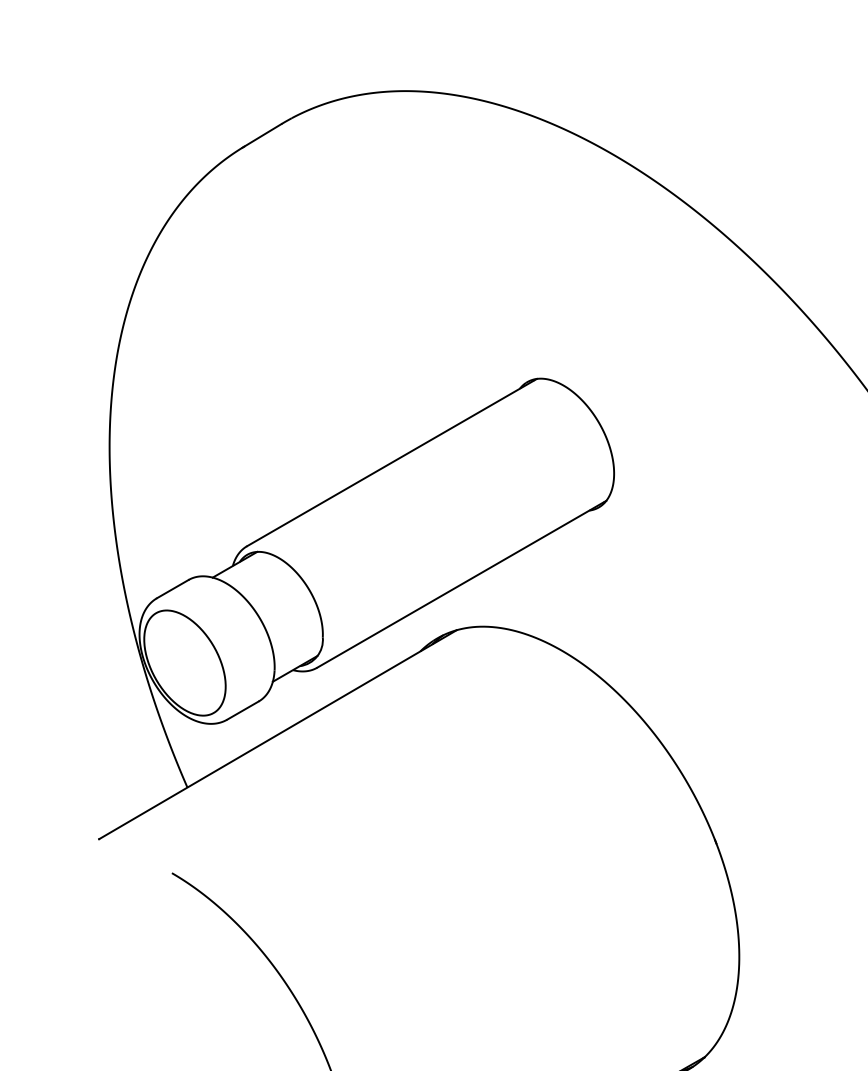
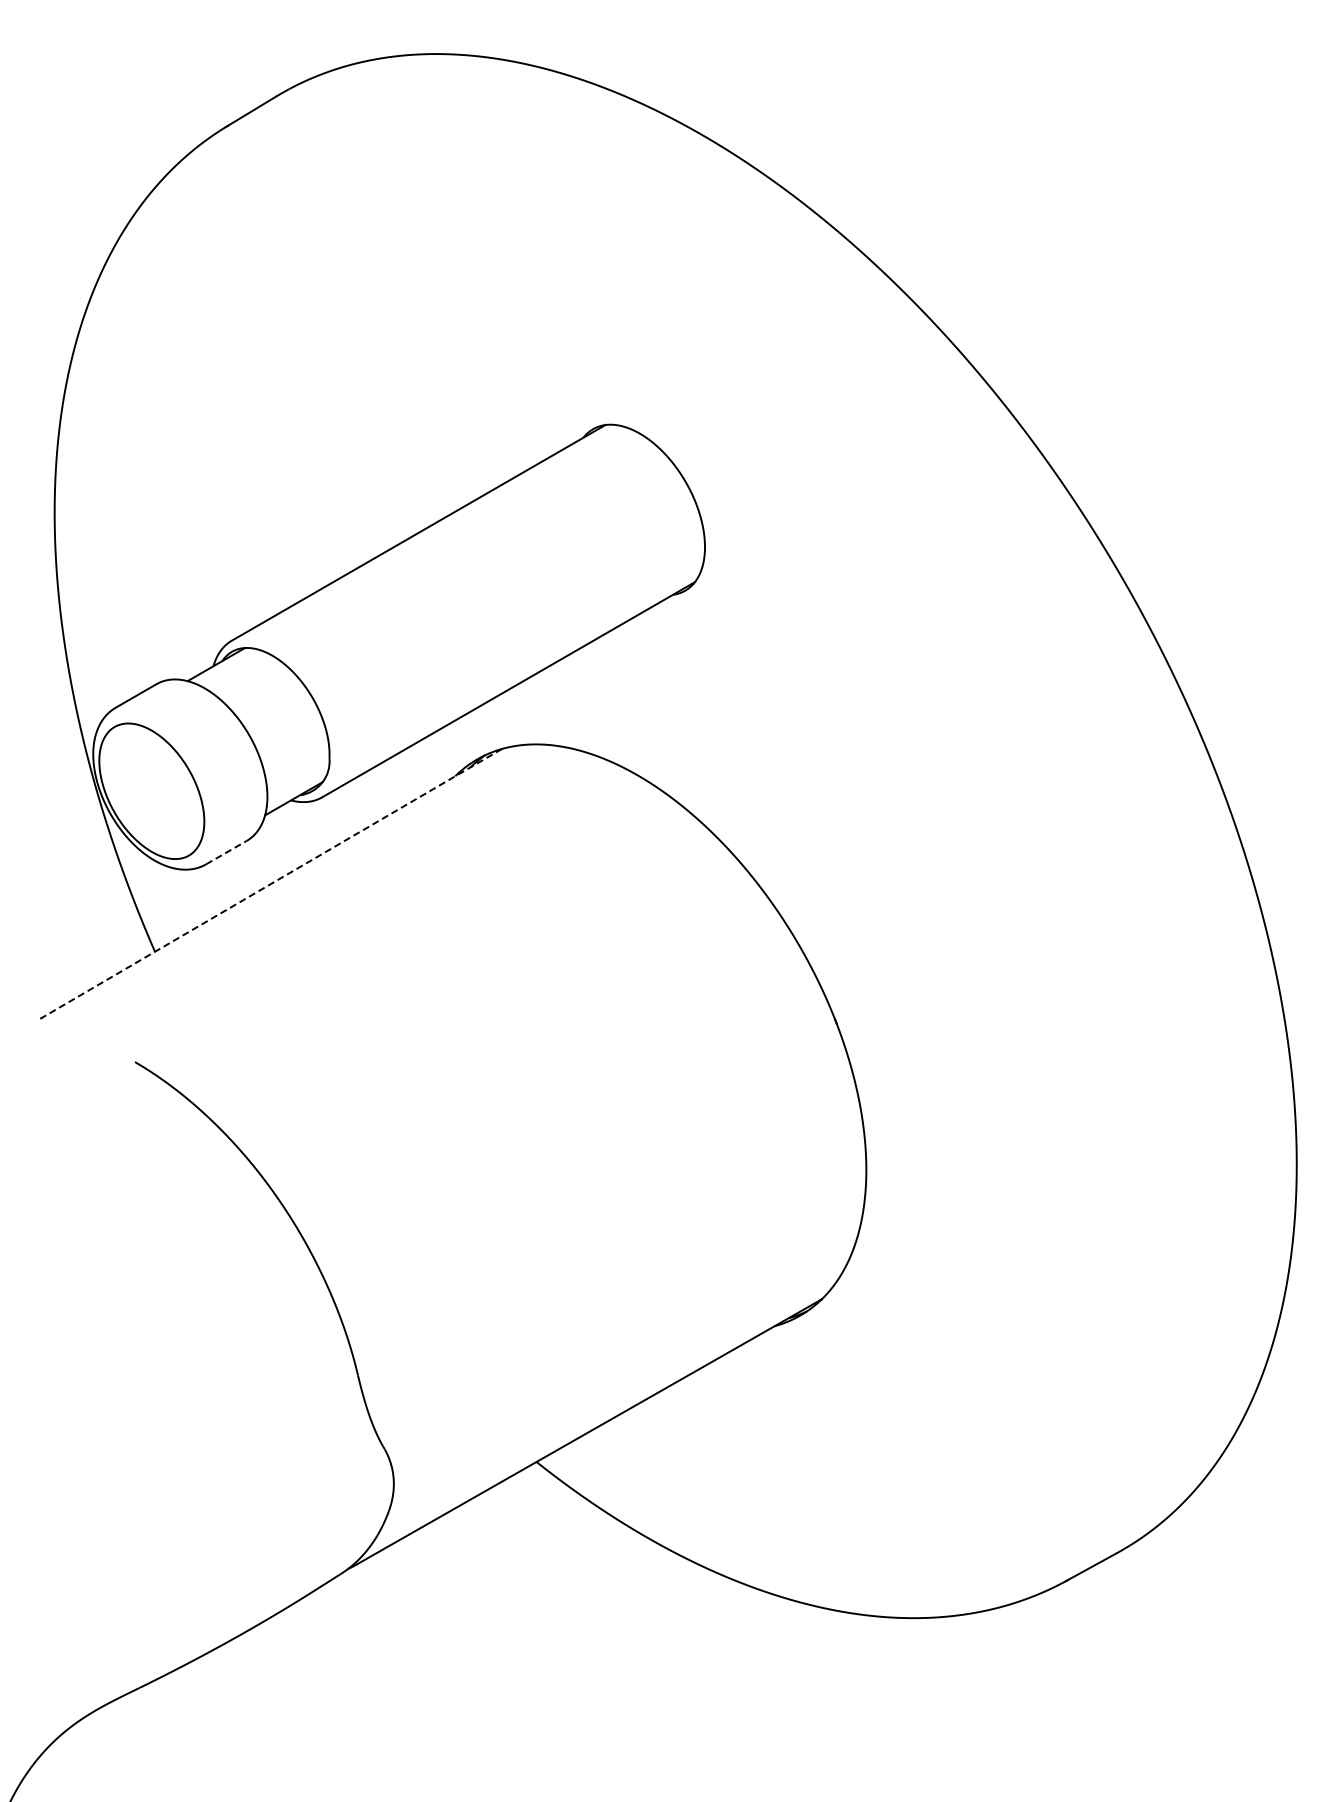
line: (242, 710) -> (226, 852), solid -> dashed
line: (277, 734) -> (271, 883), solid -> dashed

